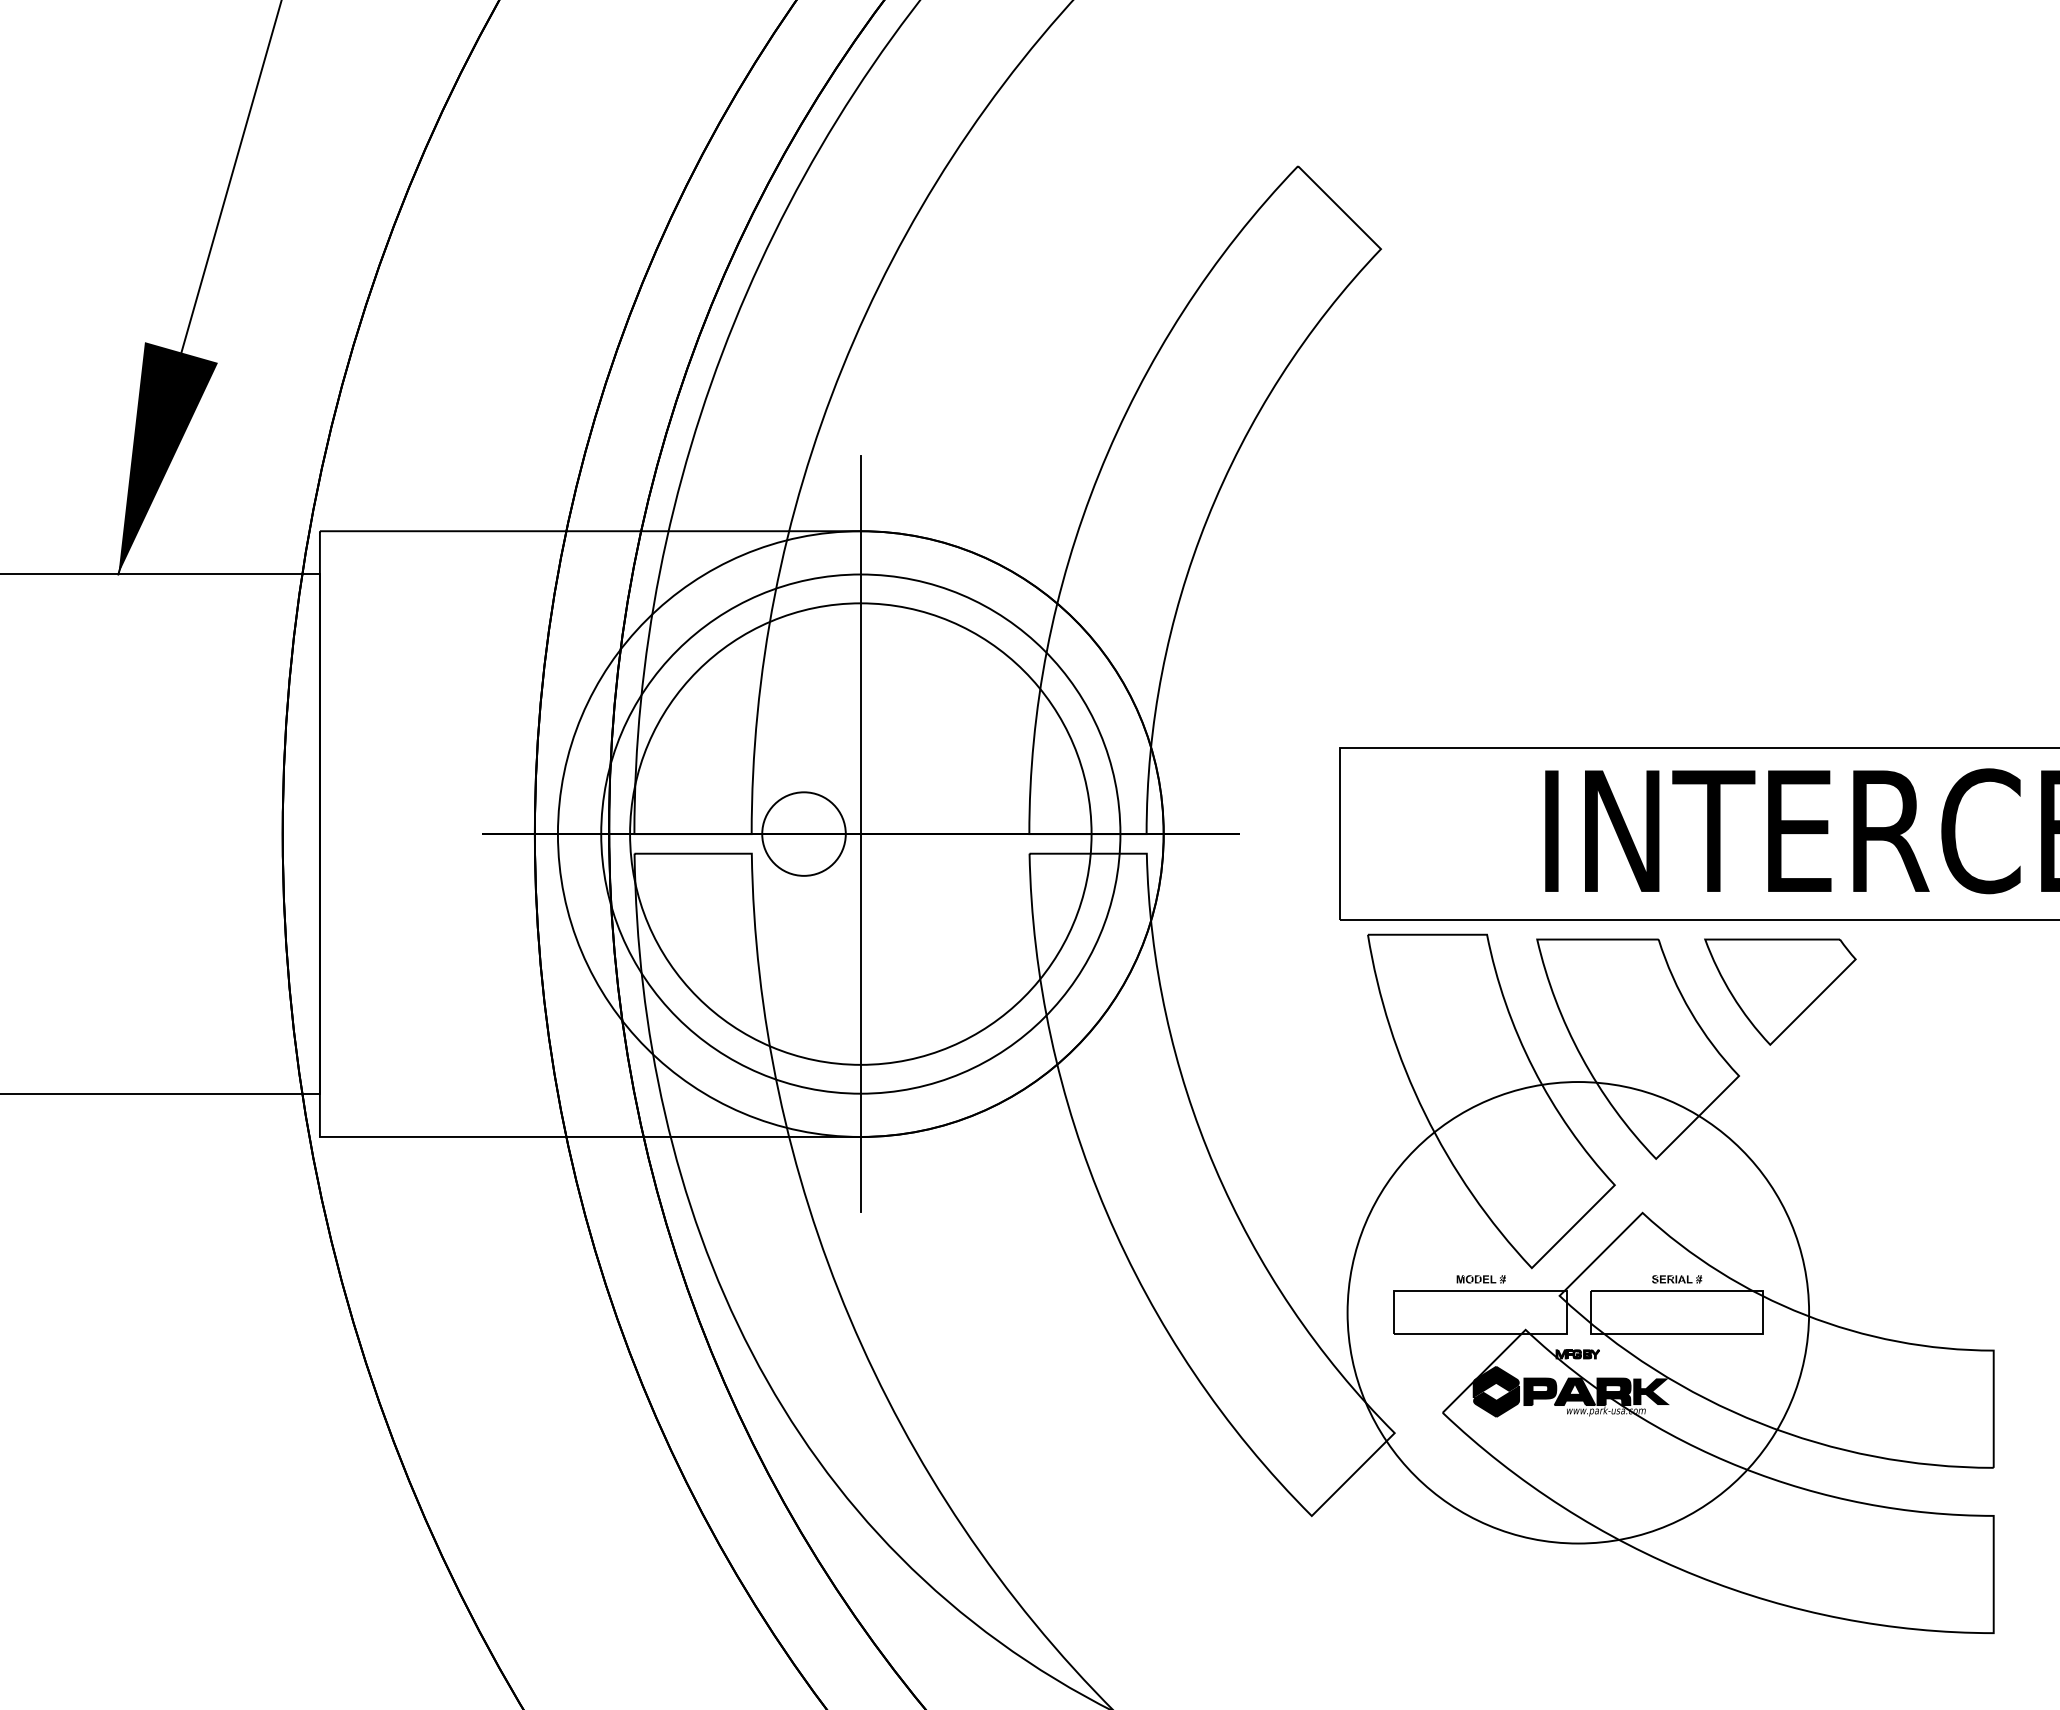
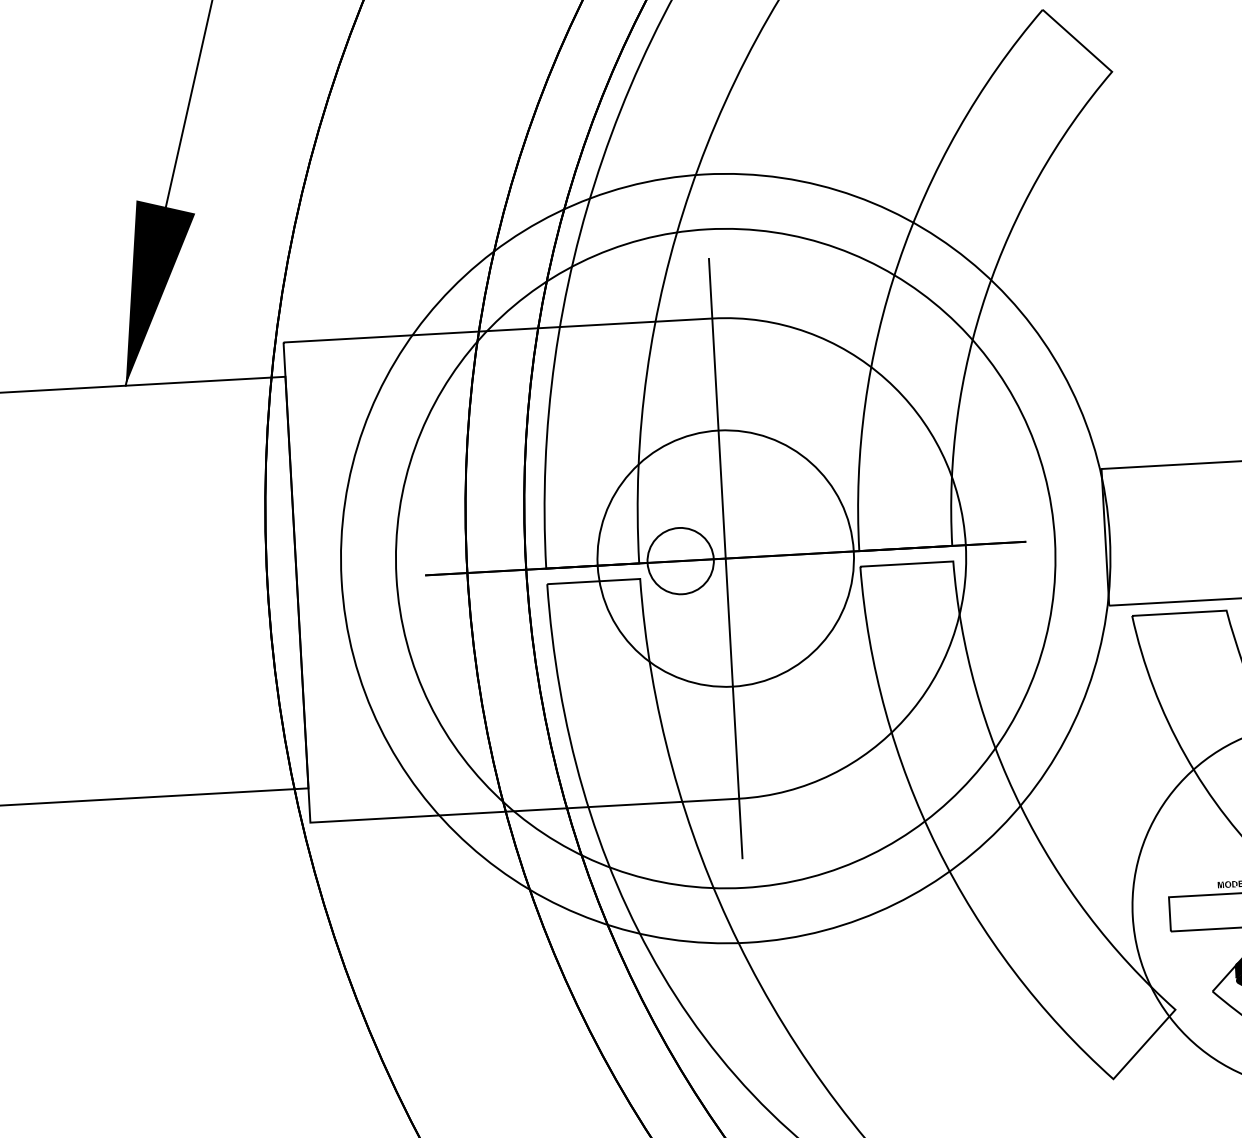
circle: (860, 833) -> (725, 558), size x0.7
circle: (860, 833) -> (725, 558), size x1.6
circle: (860, 833) -> (725, 558), size x1.6

